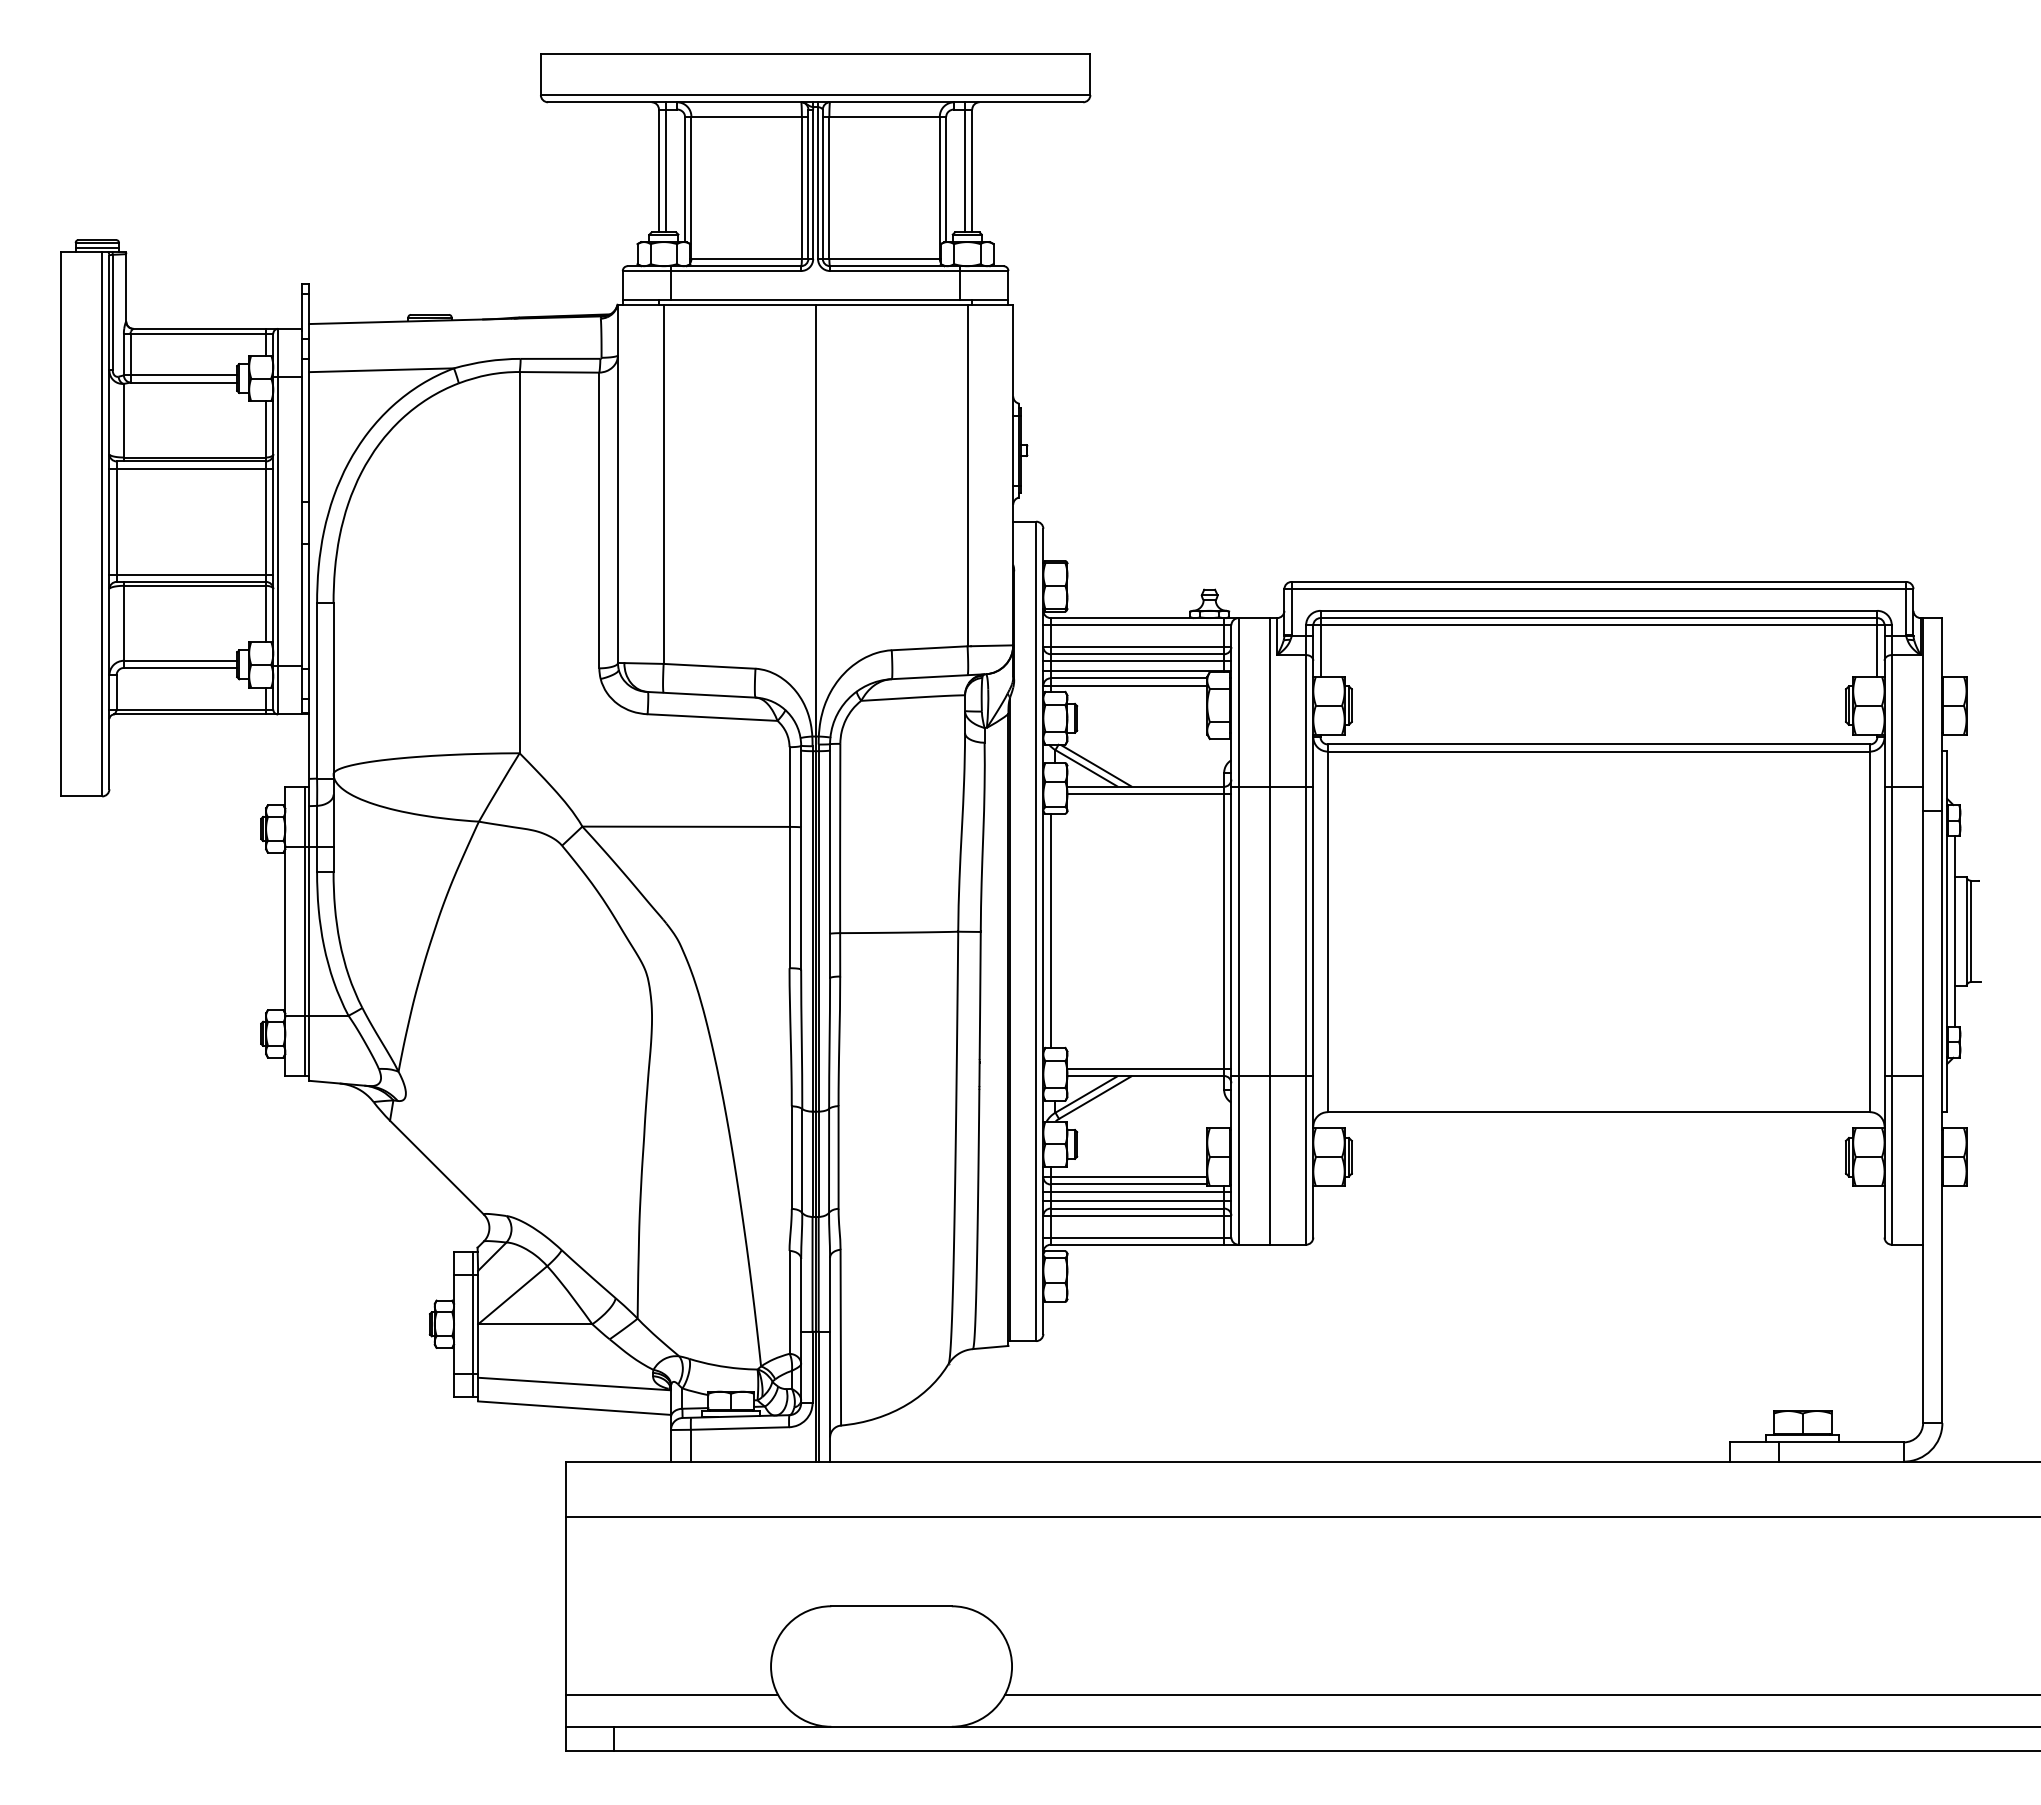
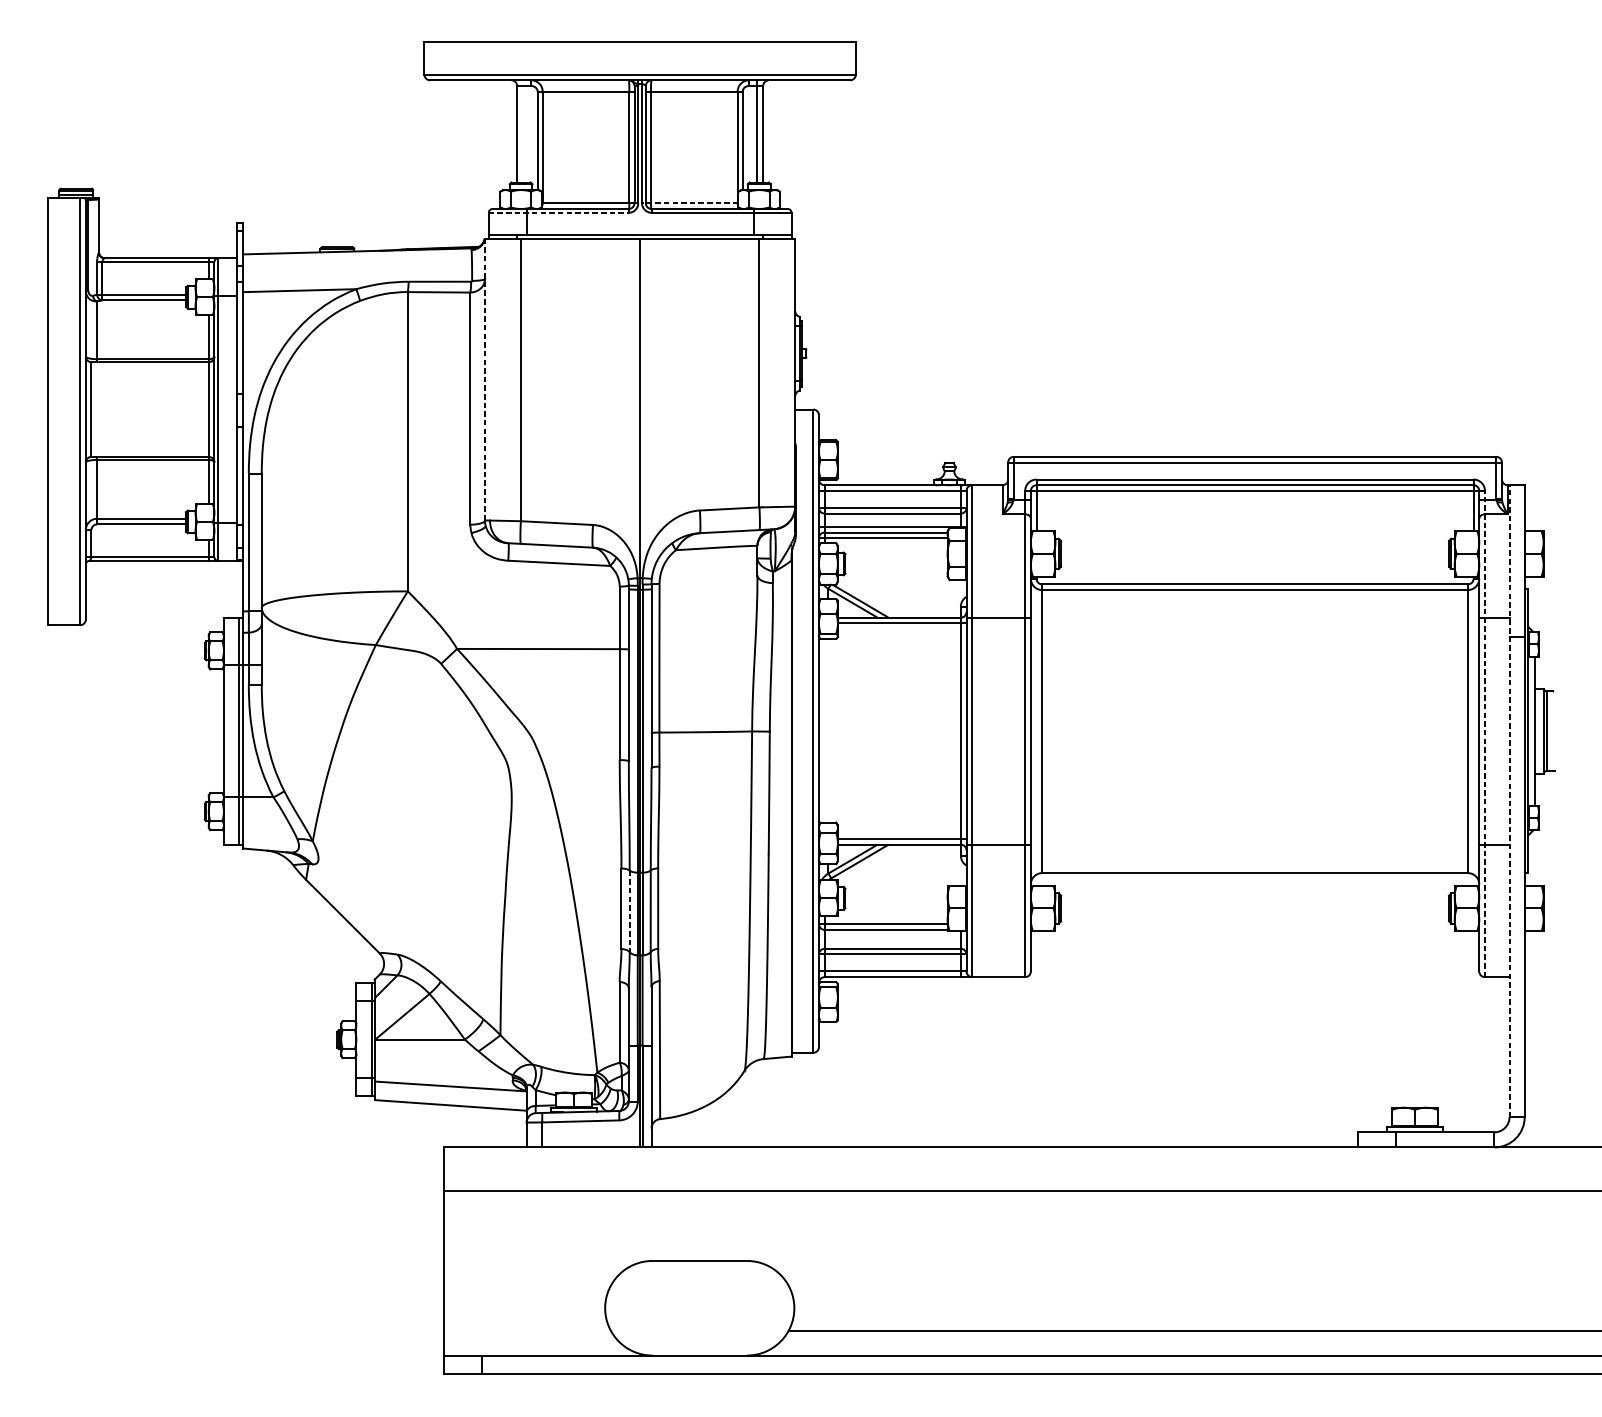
line: (666, 167) -> (523, 131), removed
line: (878, 258) -> (689, 202), solid -> dashed
line: (712, 271) -> (559, 213), solid -> dashed
line: (191, 468) -> (150, 367), removed
line: (617, 483) -> (484, 379), solid -> dashed
line: (191, 574) -> (150, 451), removed
line: (1137, 661) -> (892, 519), removed
line: (1050, 930) -> (824, 730), removed
line: (1269, 931) -> (996, 731), removed
line: (1891, 935) -> (1484, 734), solid -> dashed
line: (1923, 1020) -> (1509, 801), solid -> dashed
line: (802, 1160) -> (629, 911), solid -> dashed
line: (1137, 1191) -> (892, 935), removed
line: (1137, 1201) -> (892, 943), removed
line: (672, 1695) -> (527, 1331), removed

